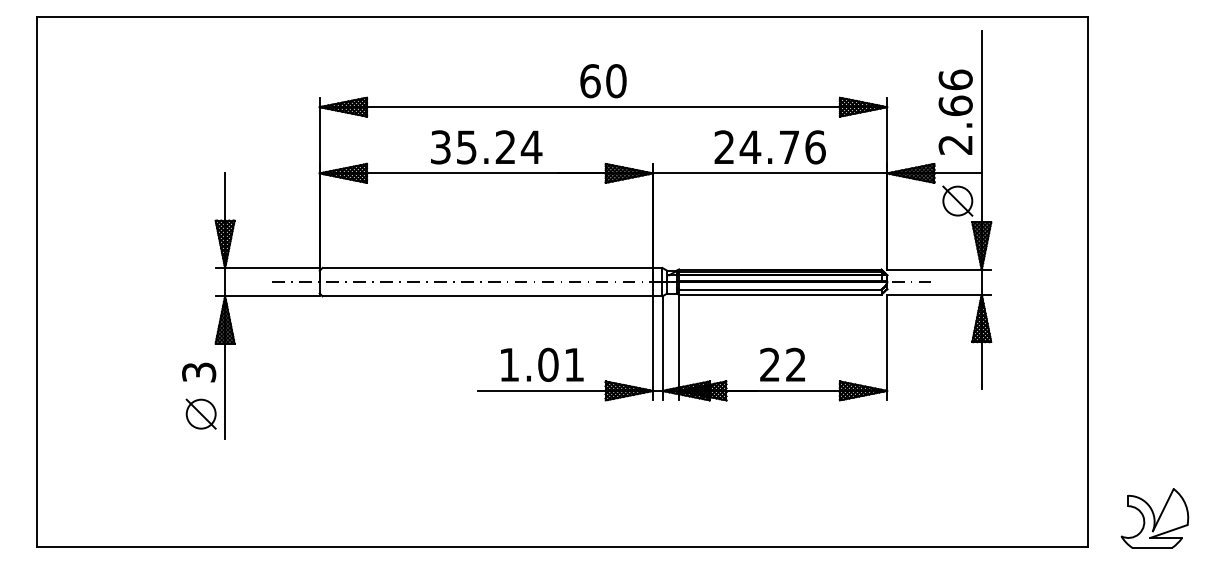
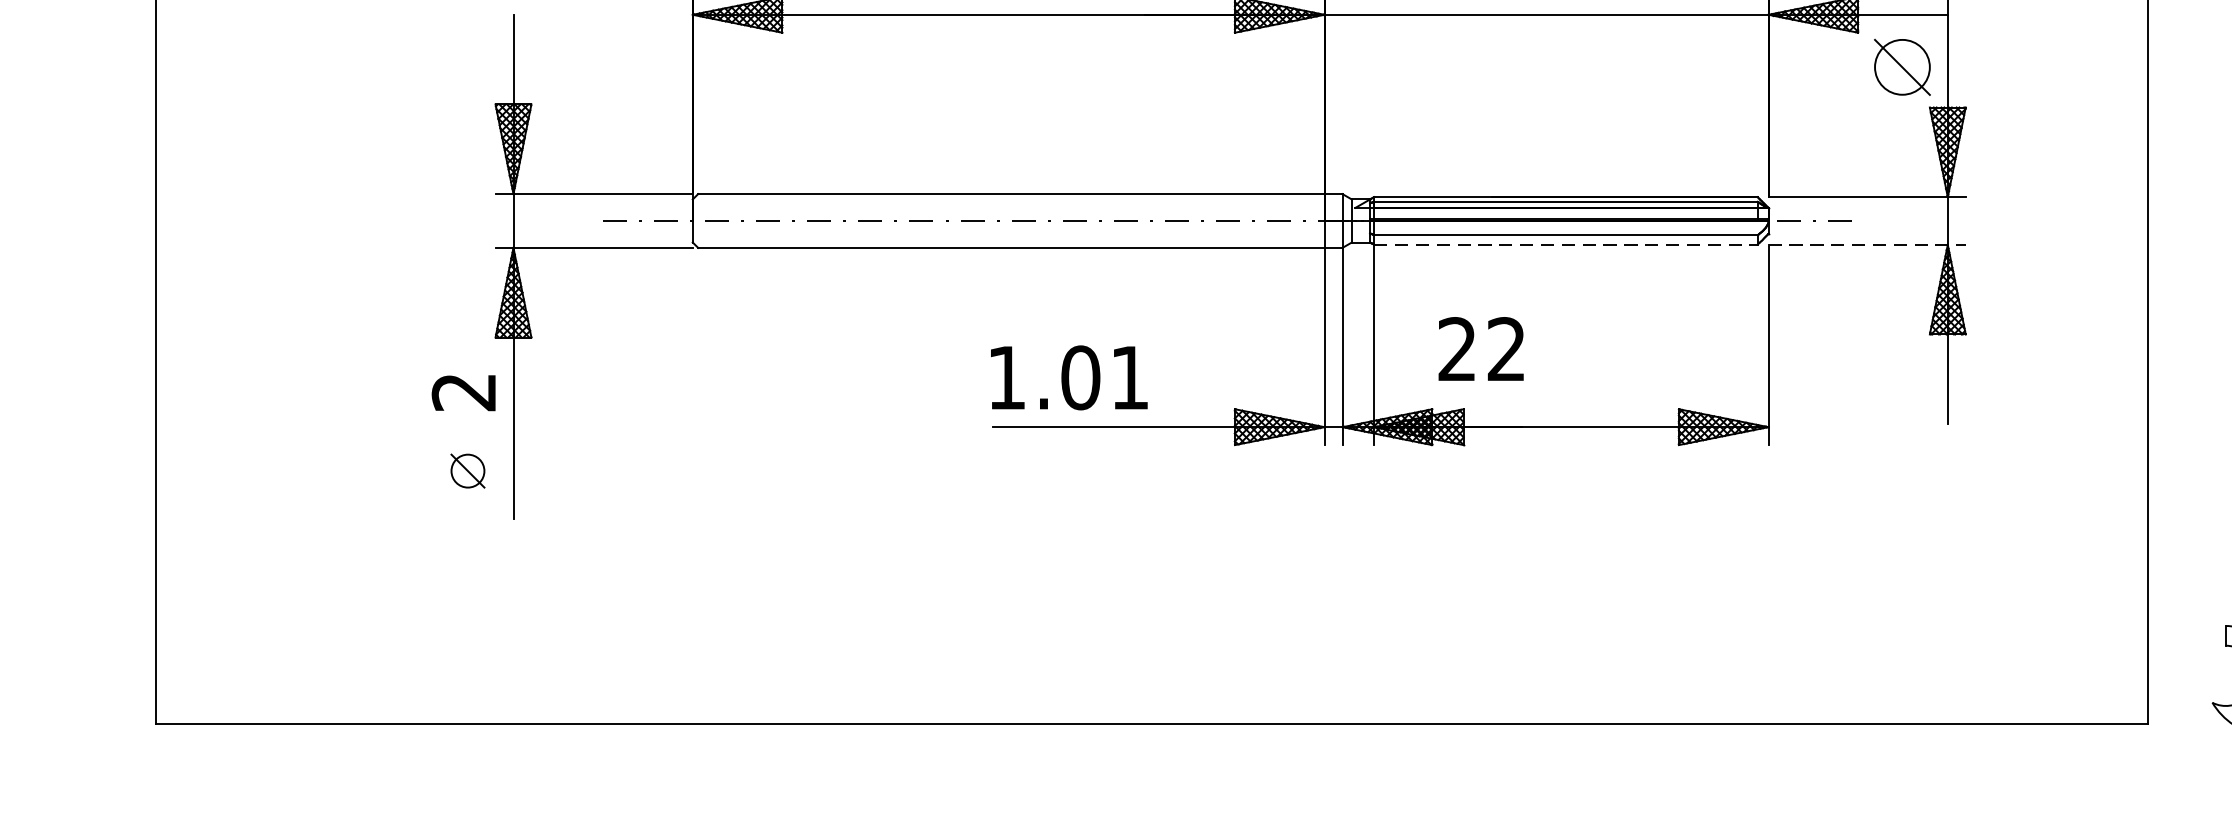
line: (780, 294) -> (1566, 244), solid -> dashed
line: (939, 294) -> (1867, 244), solid -> dashed
text: (542, 364) -> (1069, 377), moved
text: (782, 364) -> (1480, 348), moved
text: (199, 372) -> (464, 392), 3 -> 2
part: (200, 413) -> (466, 469), size x0.6

